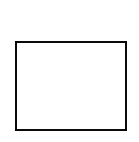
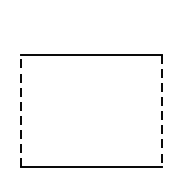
line: (16, 86) -> (21, 111), solid -> dashed
line: (125, 86) -> (161, 111), solid -> dashed

